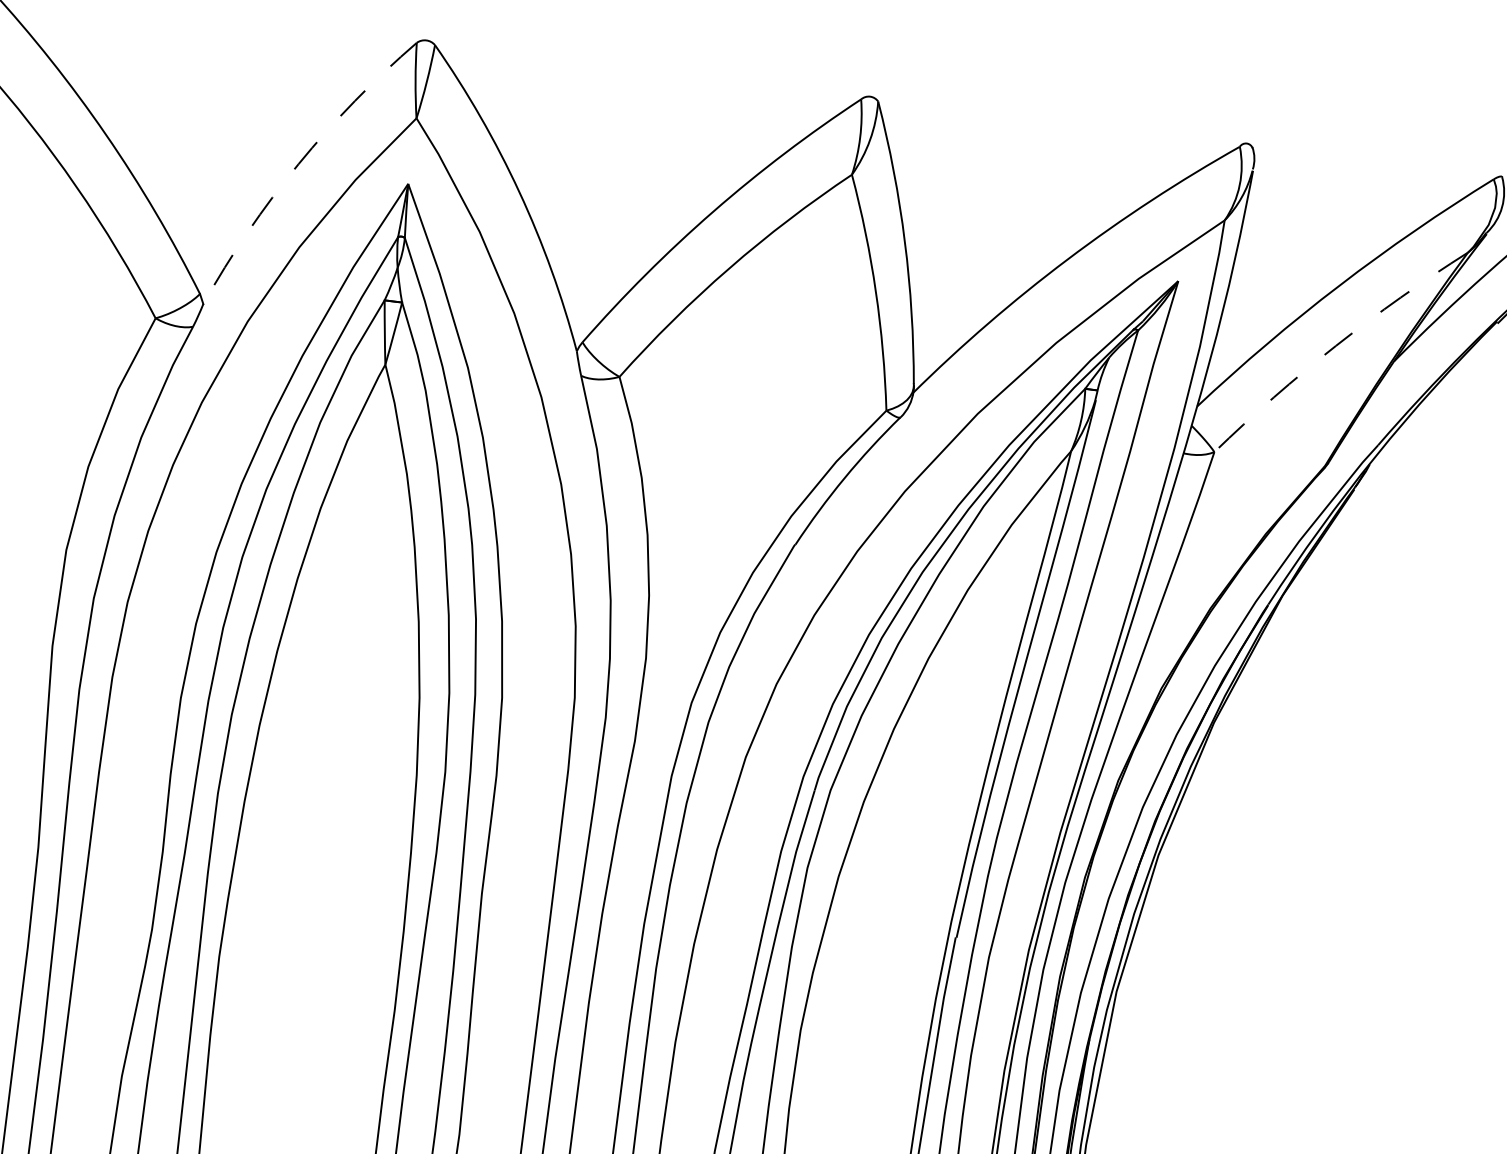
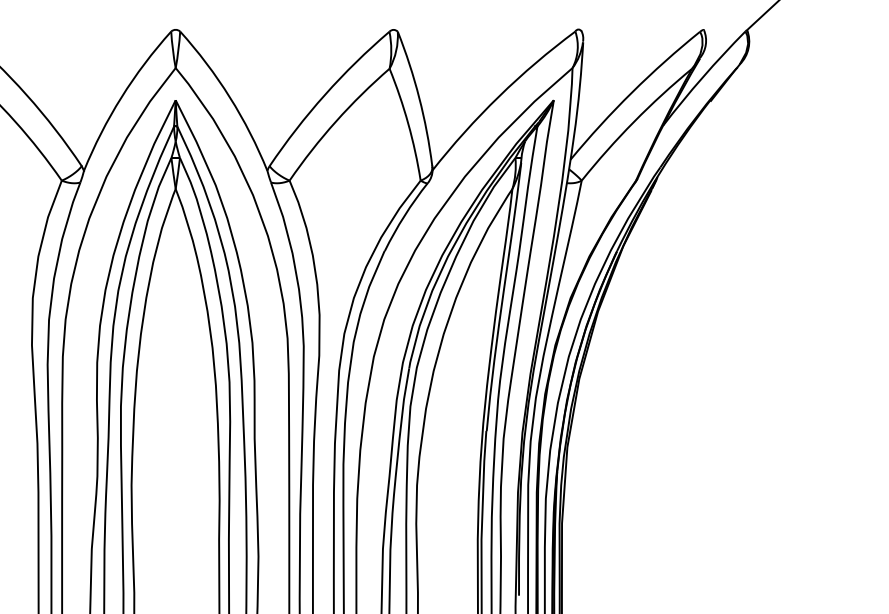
arc: (298, 164) -> (121, 97), dashed -> solid
arc: (1337, 345) -> (634, 121), dashed -> solid

